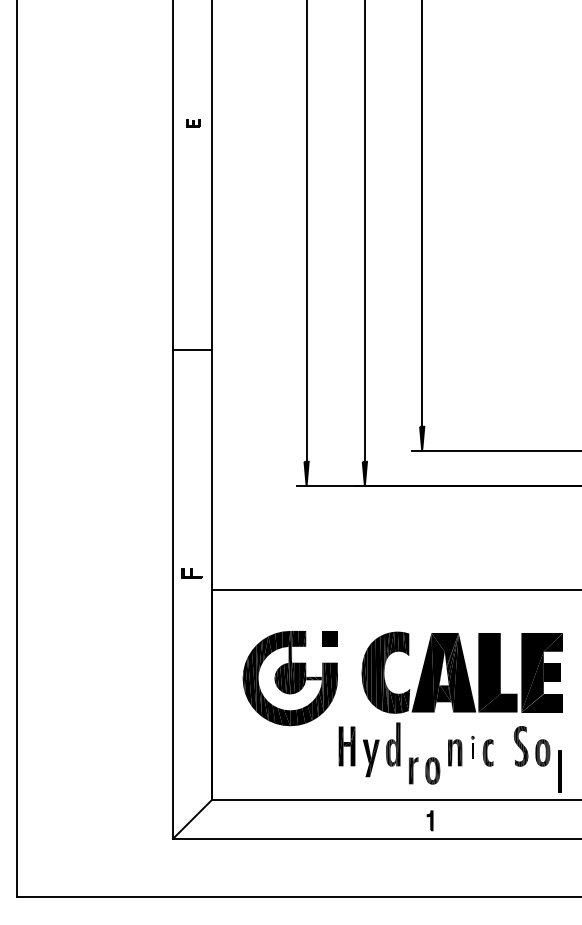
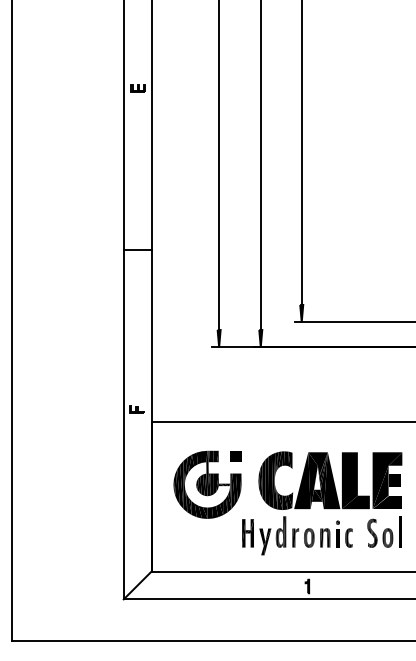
part: (193, 123) -> (138, 88), size x1.43
part: (472, 746) -> (337, 533), size x1.67
part: (424, 770) -> (303, 537), moved
line: (559, 771) -> (399, 531), moved

